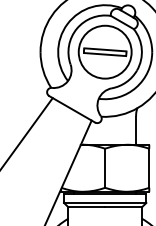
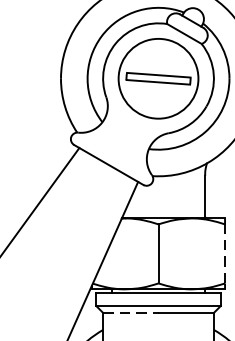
line: (149, 168) -> (225, 254), solid -> dashed
line: (87, 207) -> (131, 313), solid -> dashed

